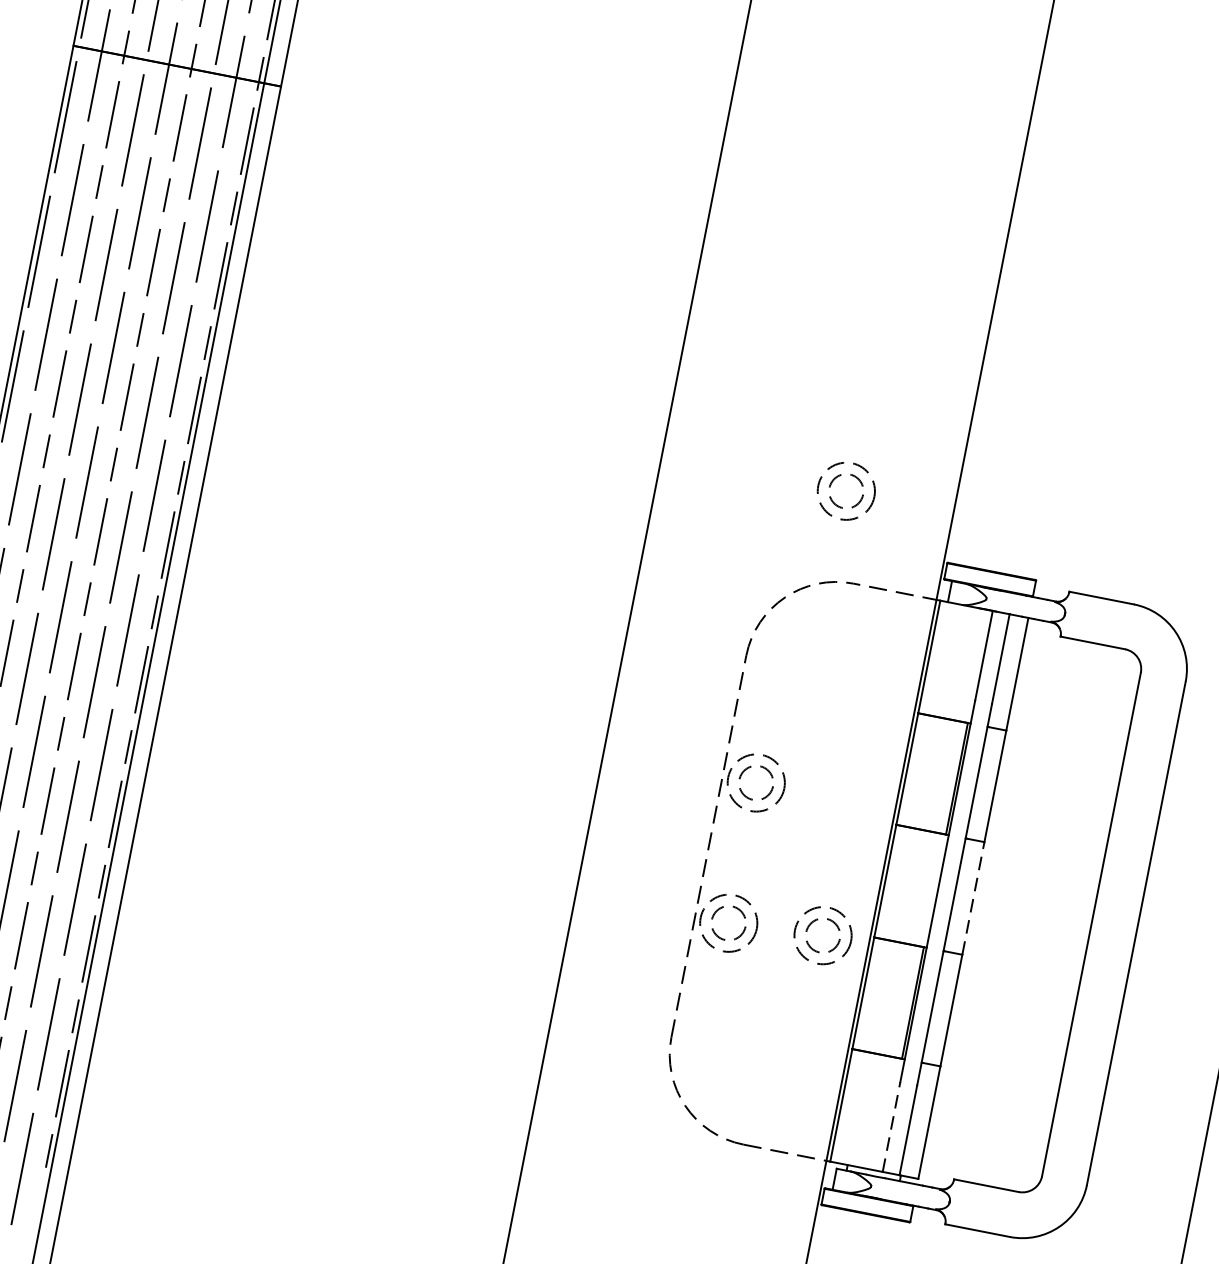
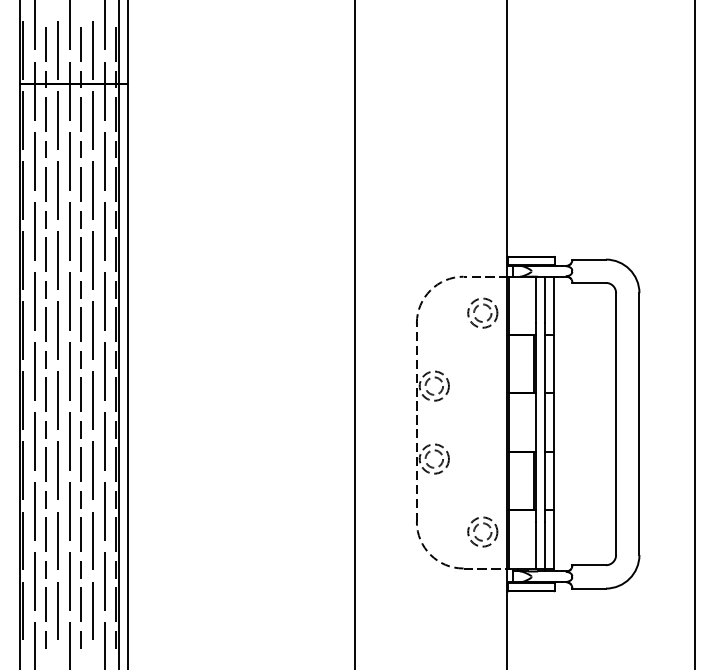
part: (850, 476) -> (483, 305), moved
line: (973, 898) -> (554, 422), dashed -> solid
part: (827, 921) -> (483, 524), moved
line: (891, 1125) -> (535, 544), dashed -> solid

